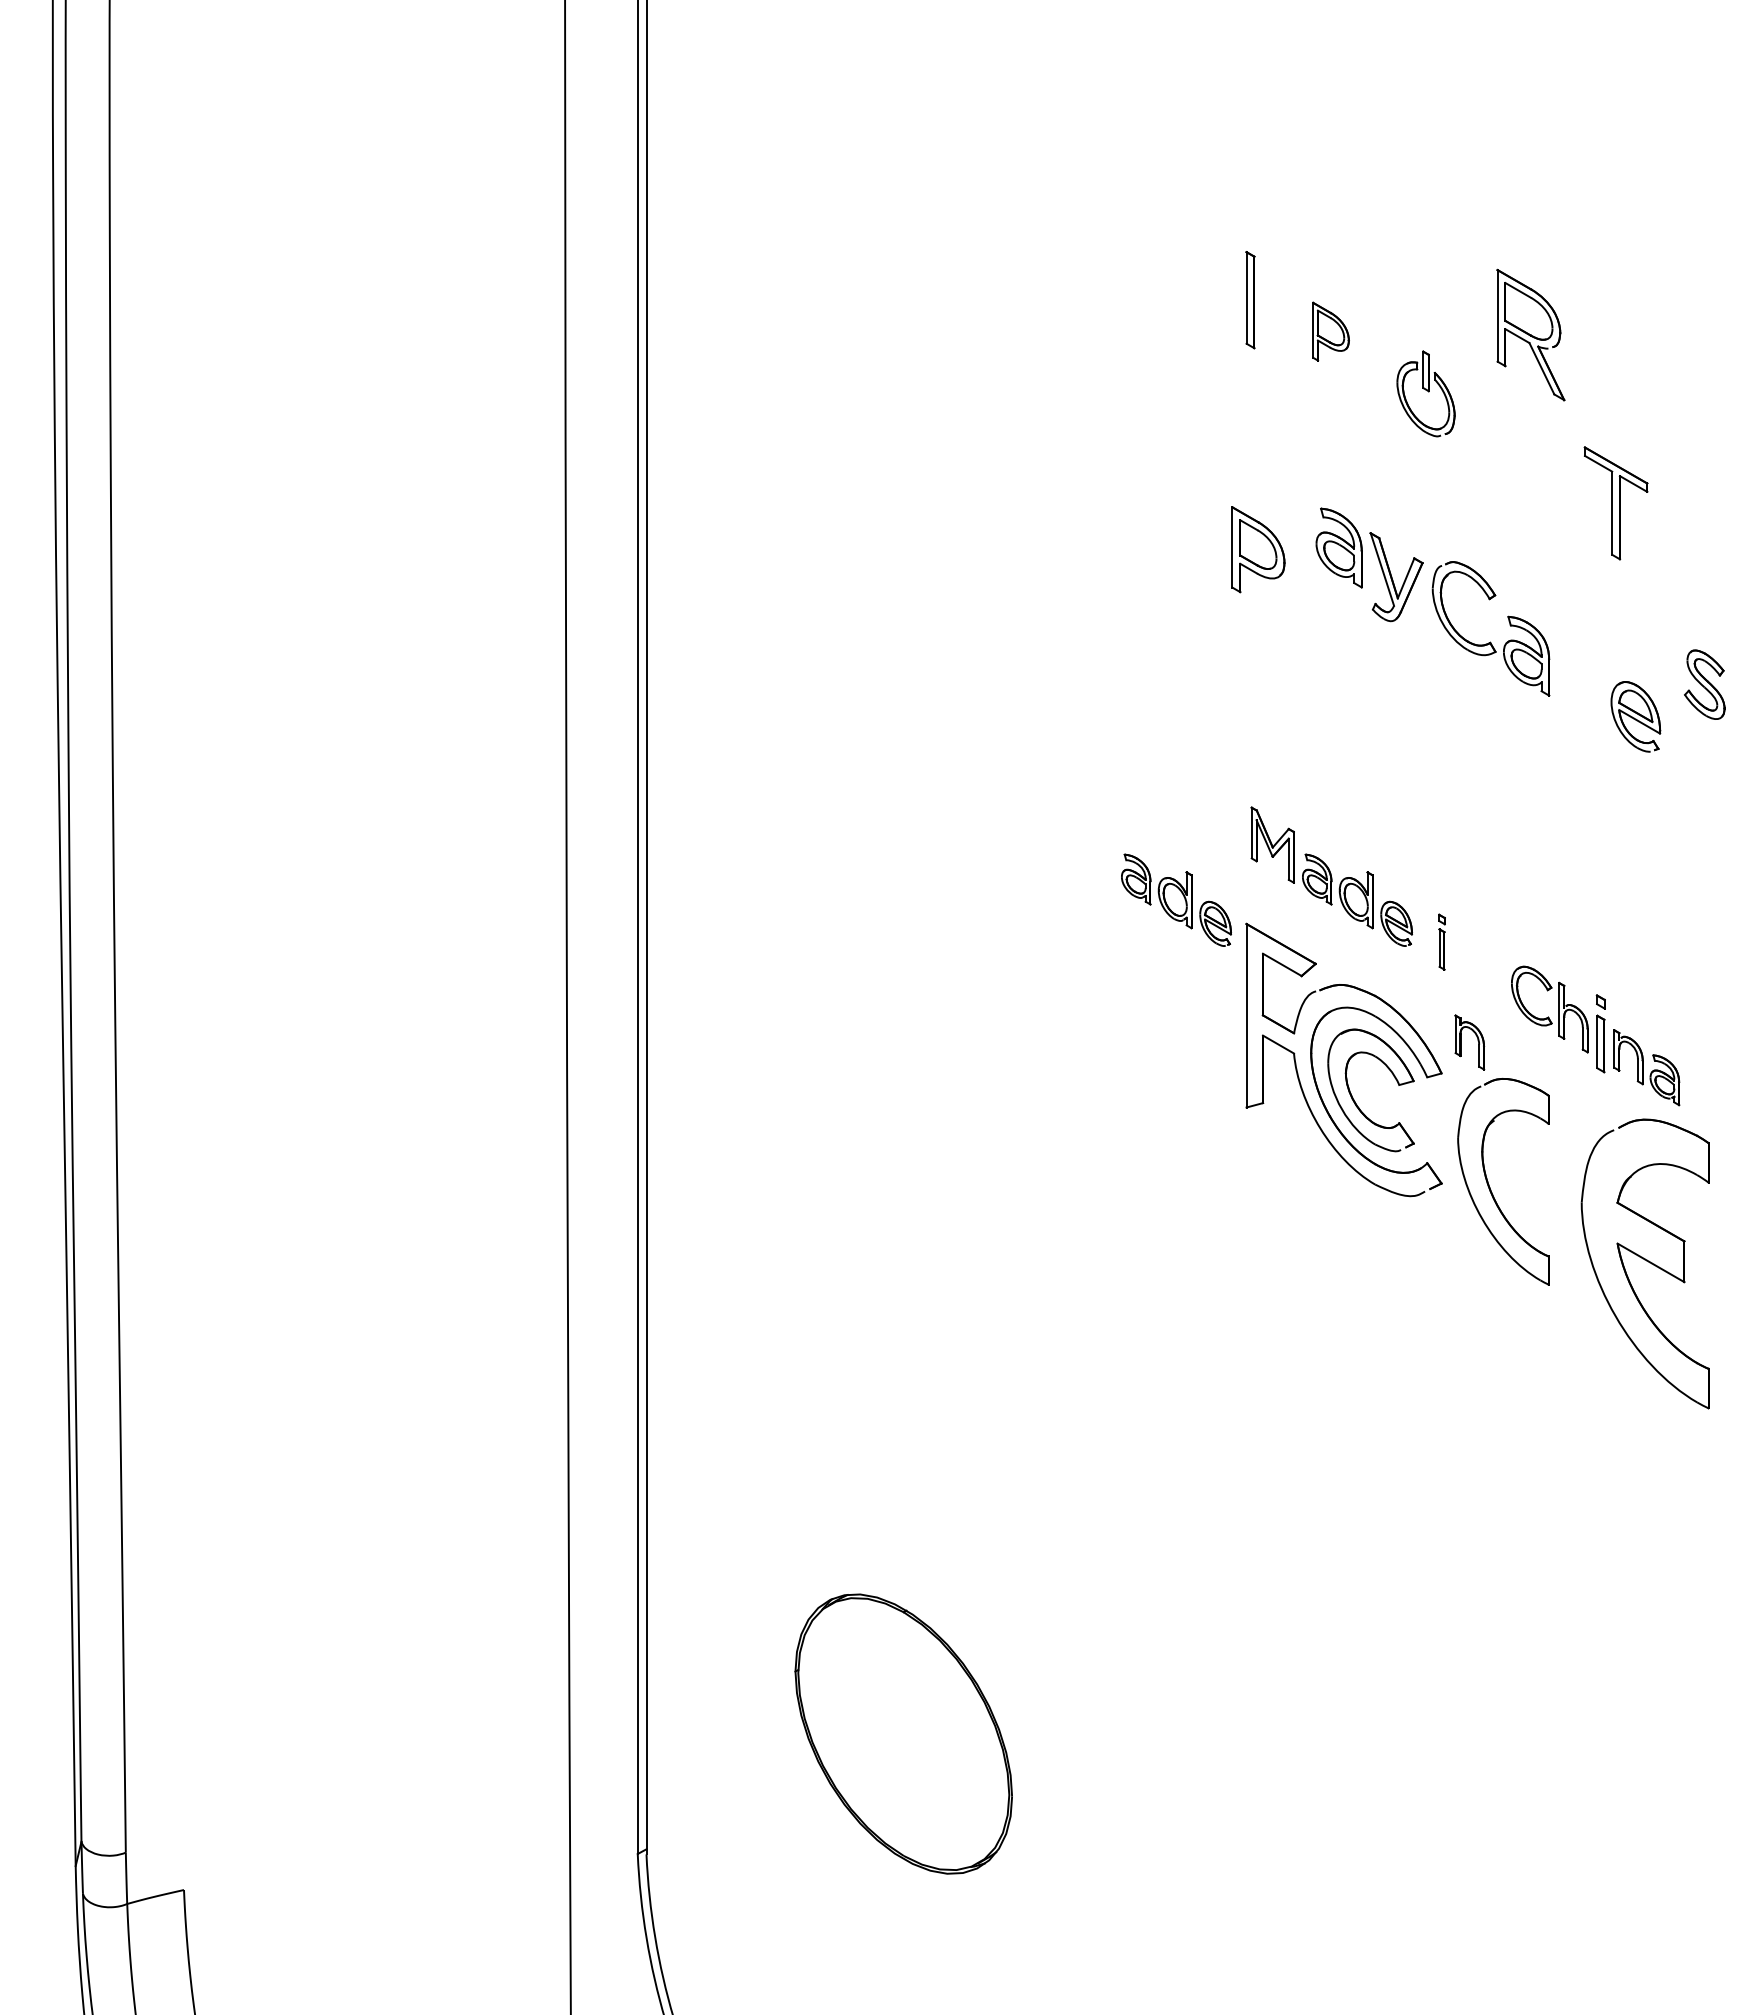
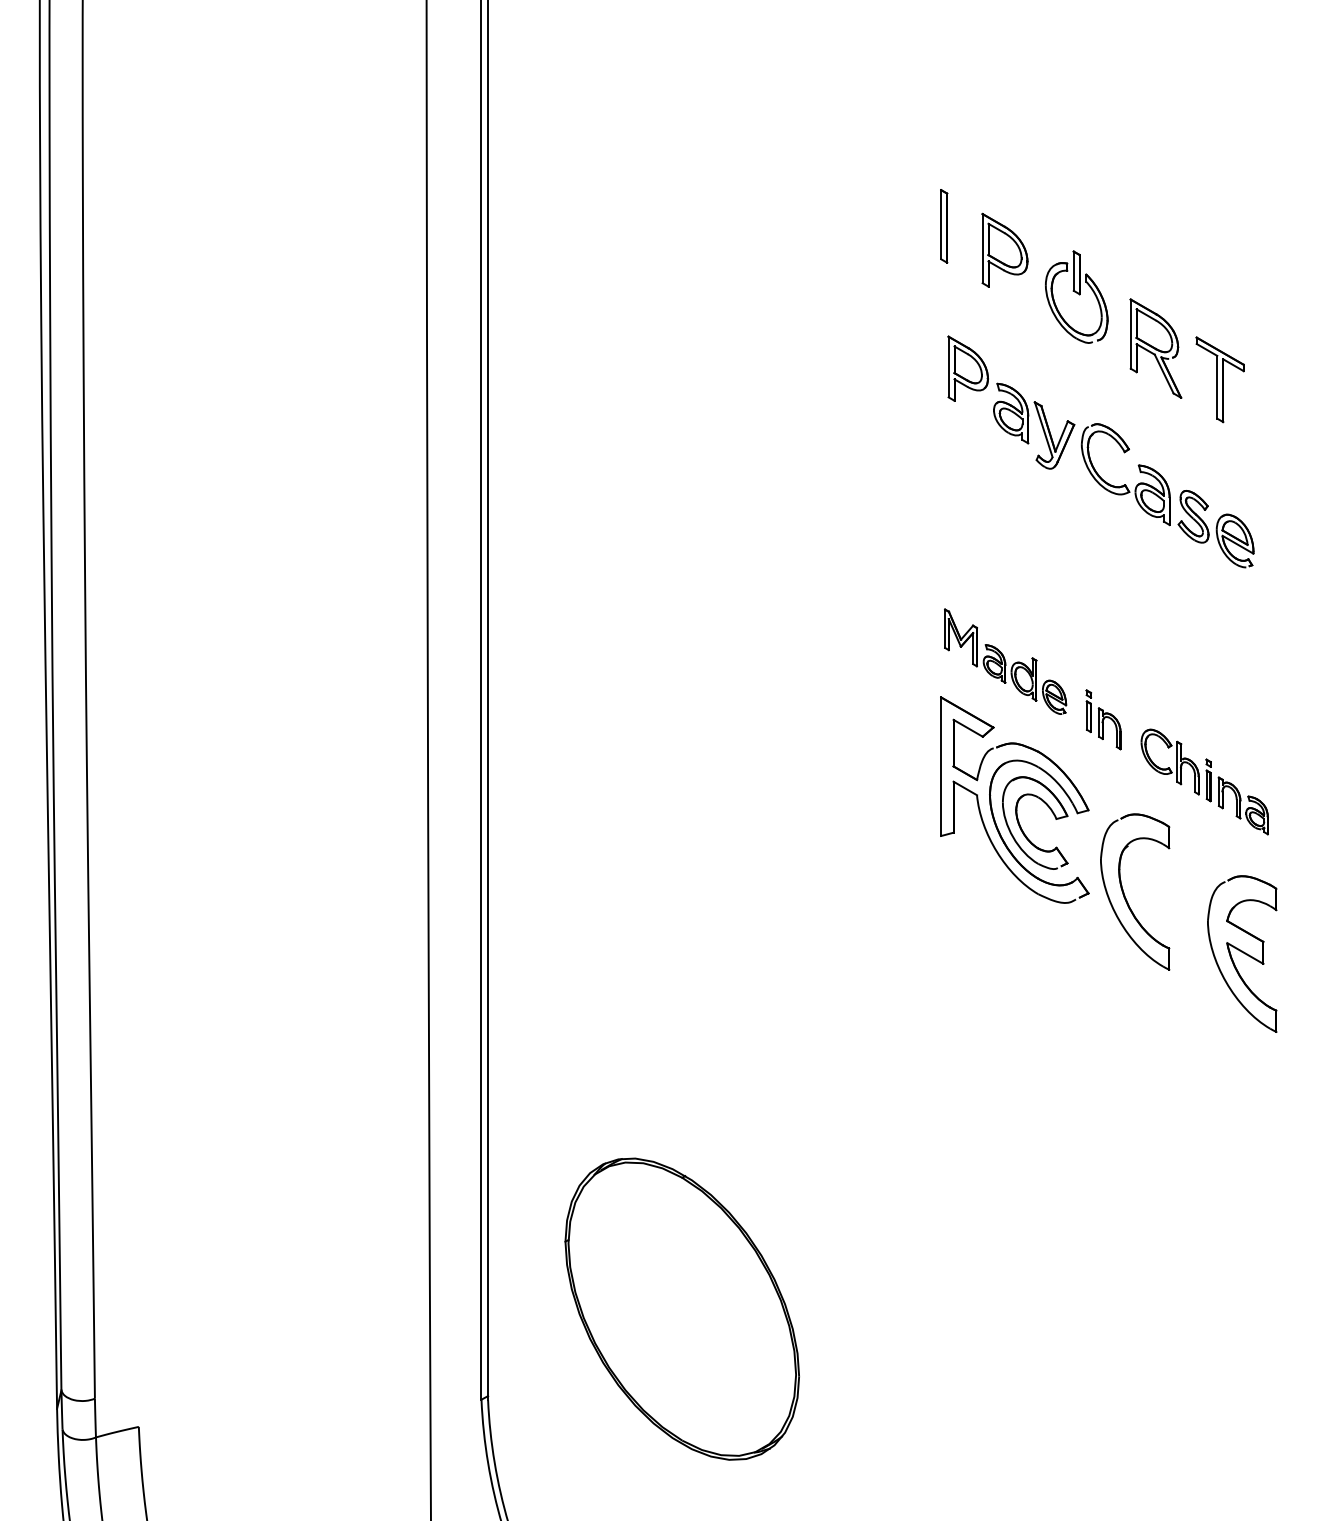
part: (1330, 331) -> (1004, 250), size x1.67
part: (1530, 334) -> (1155, 348), moved
part: (1425, 393) -> (1076, 296), size x1.43
part: (1258, 549) -> (968, 368), moved
part: (1704, 684) -> (1193, 516), moved
part: (1176, 899) -> (888, 678), removed
part: (1600, 1033) -> (1208, 780), size x0.71
part: (1461, 1042) -> (1103, 728), moved
part: (1644, 1263) -> (1241, 953), size x0.71
part: (903, 1733) -> (682, 1308), size x1.43

